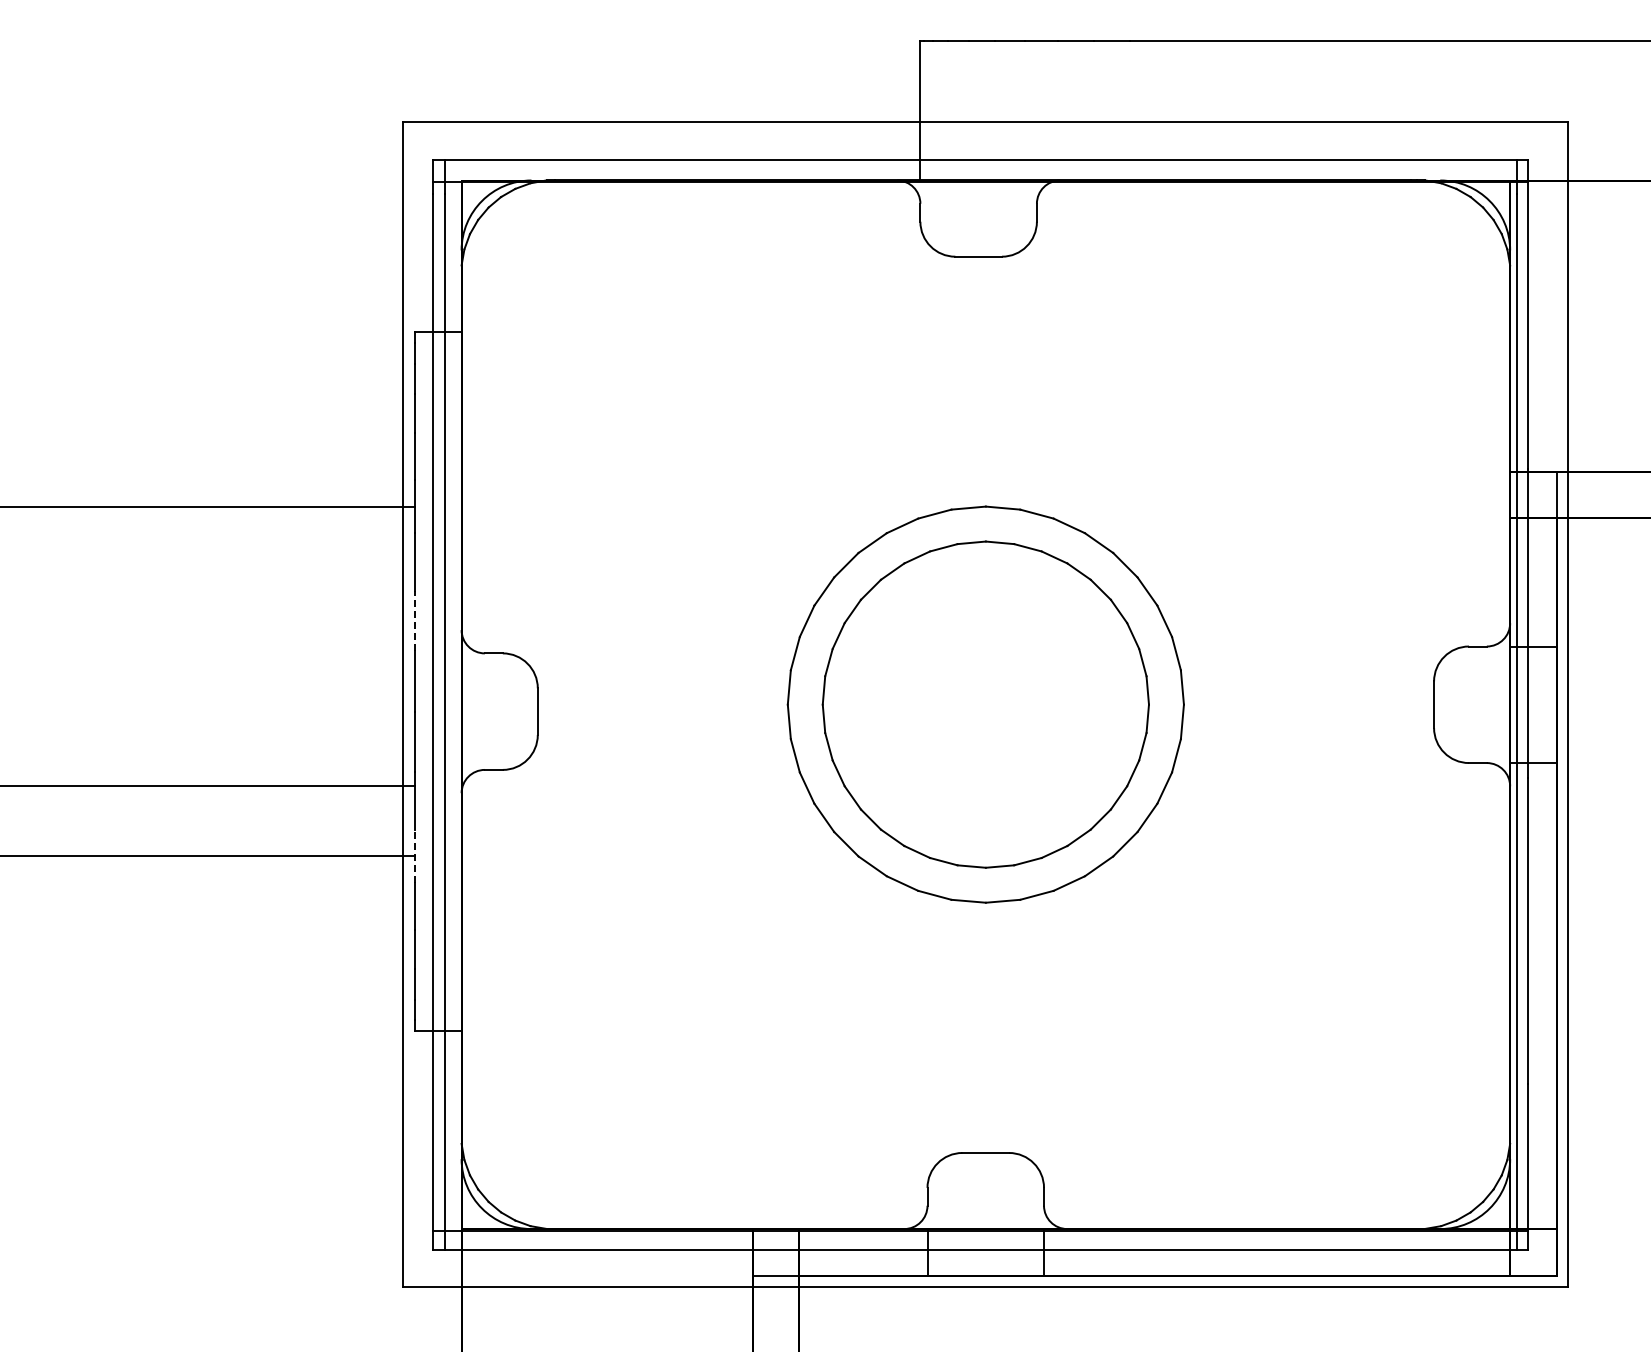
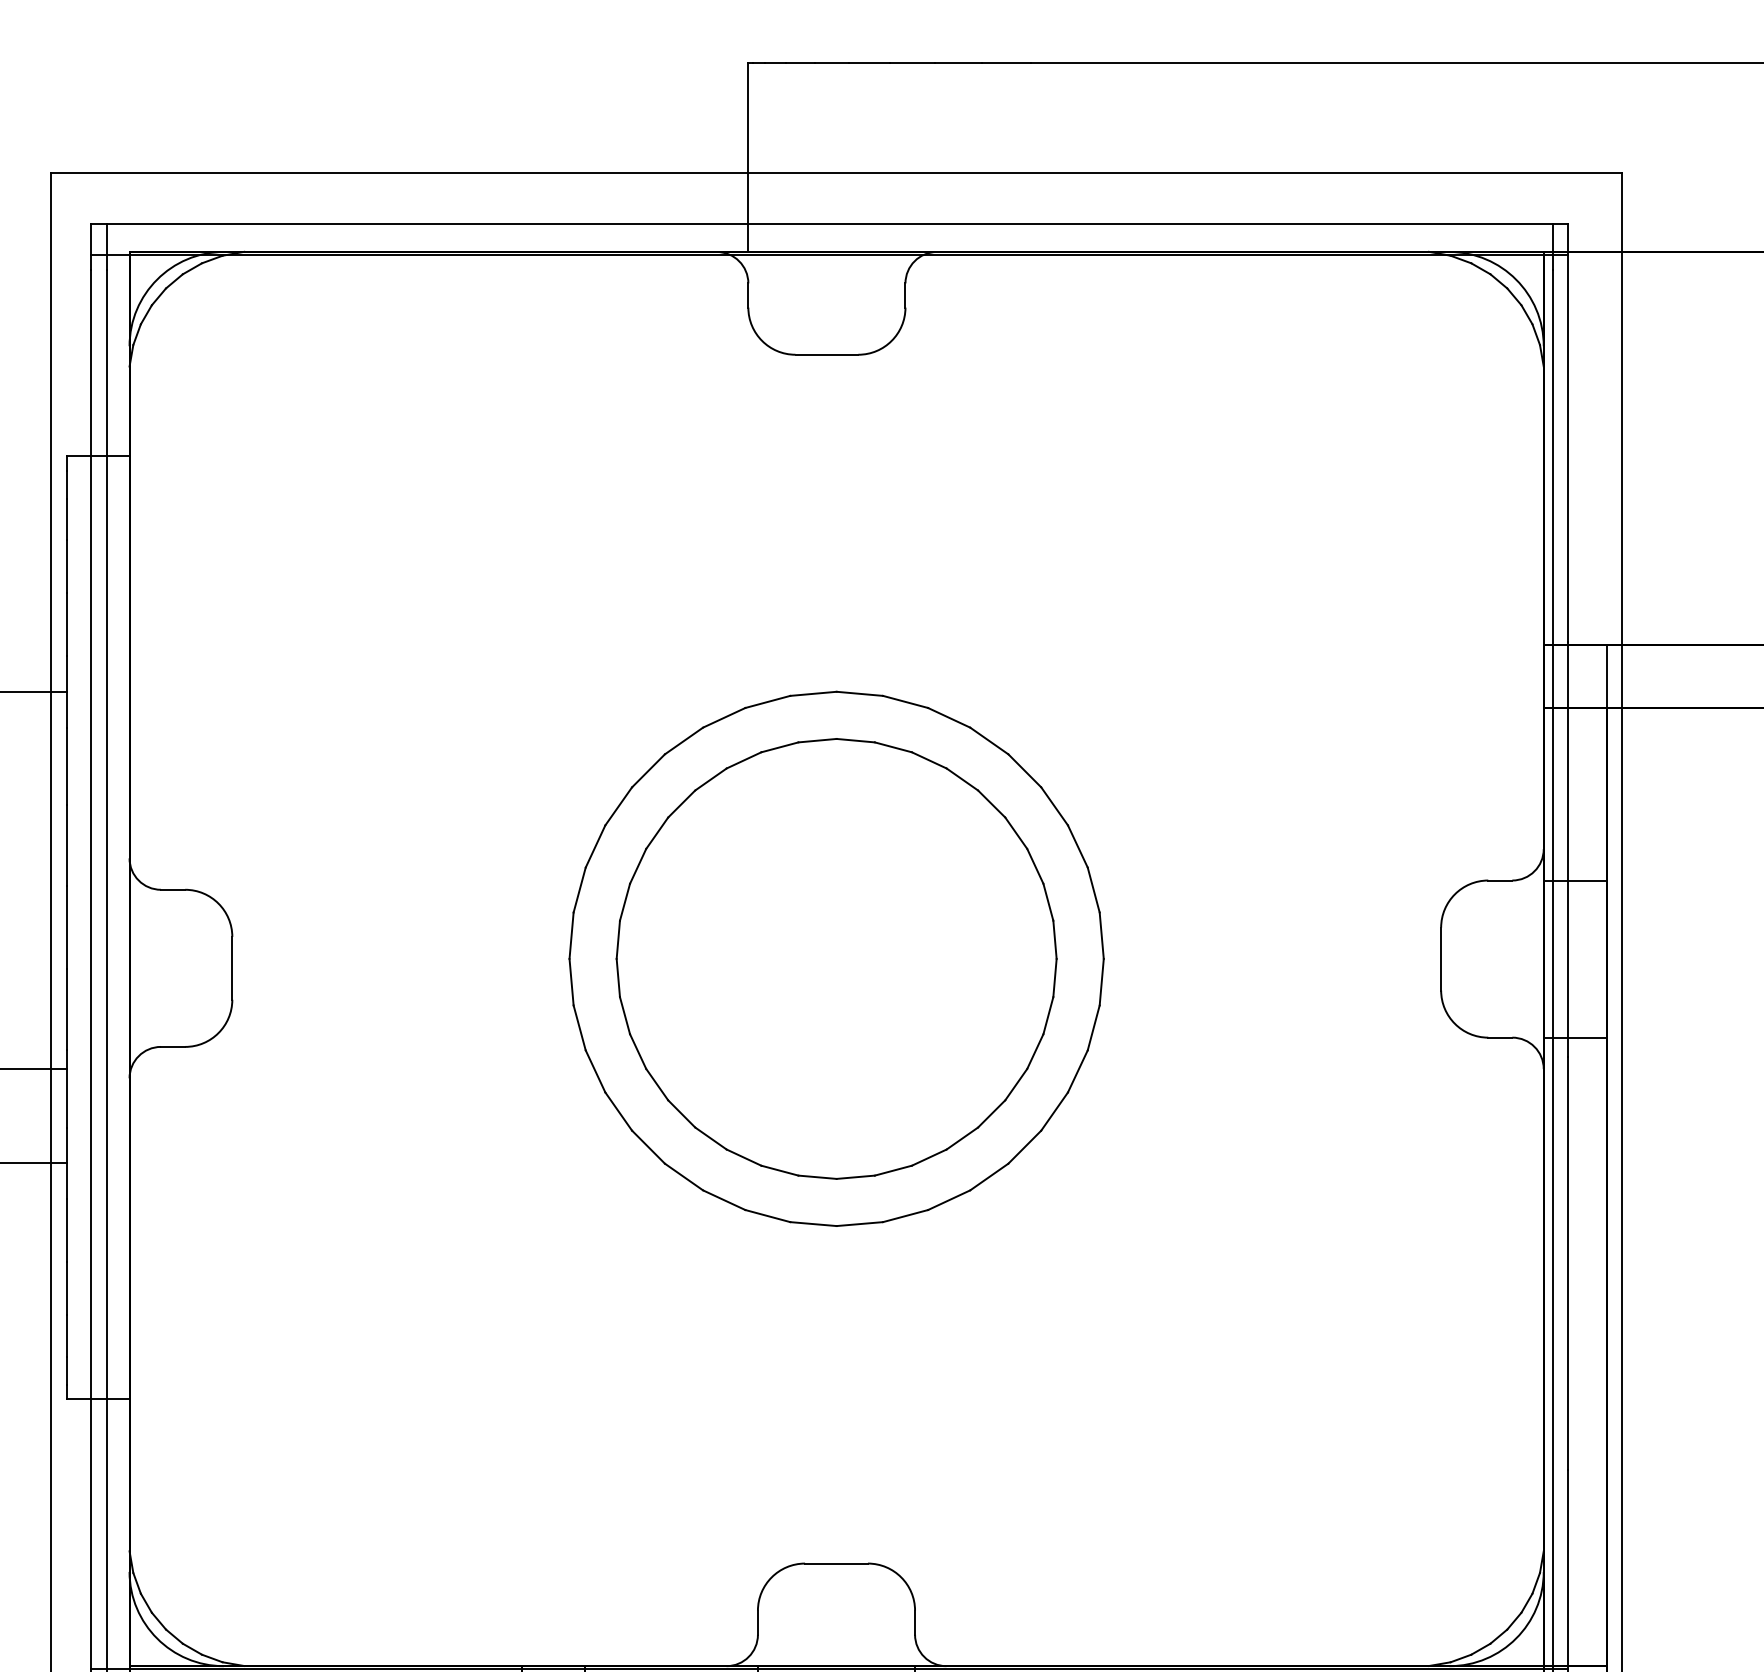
line: (415, 620) -> (67, 845), dashed -> solid
line: (415, 856) -> (67, 1163), dashed -> solid

